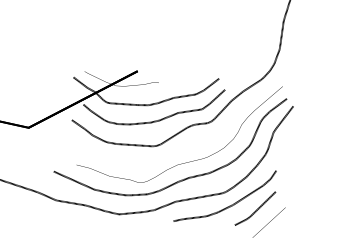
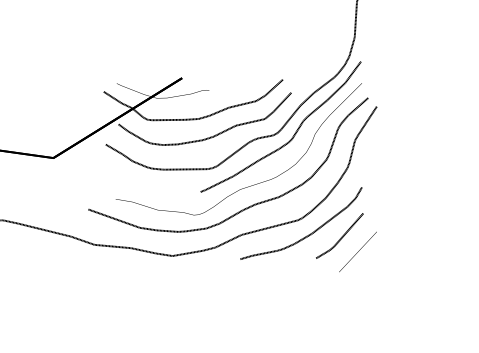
curve: (223, 125) -> (292, 136), added

